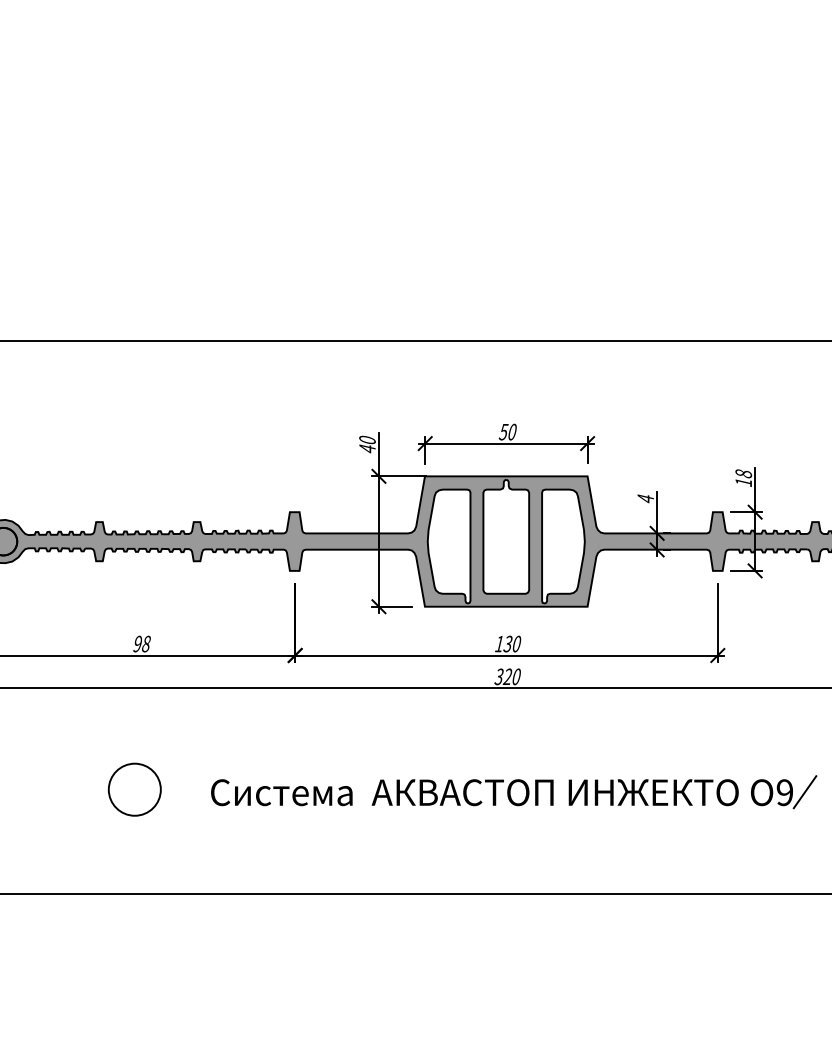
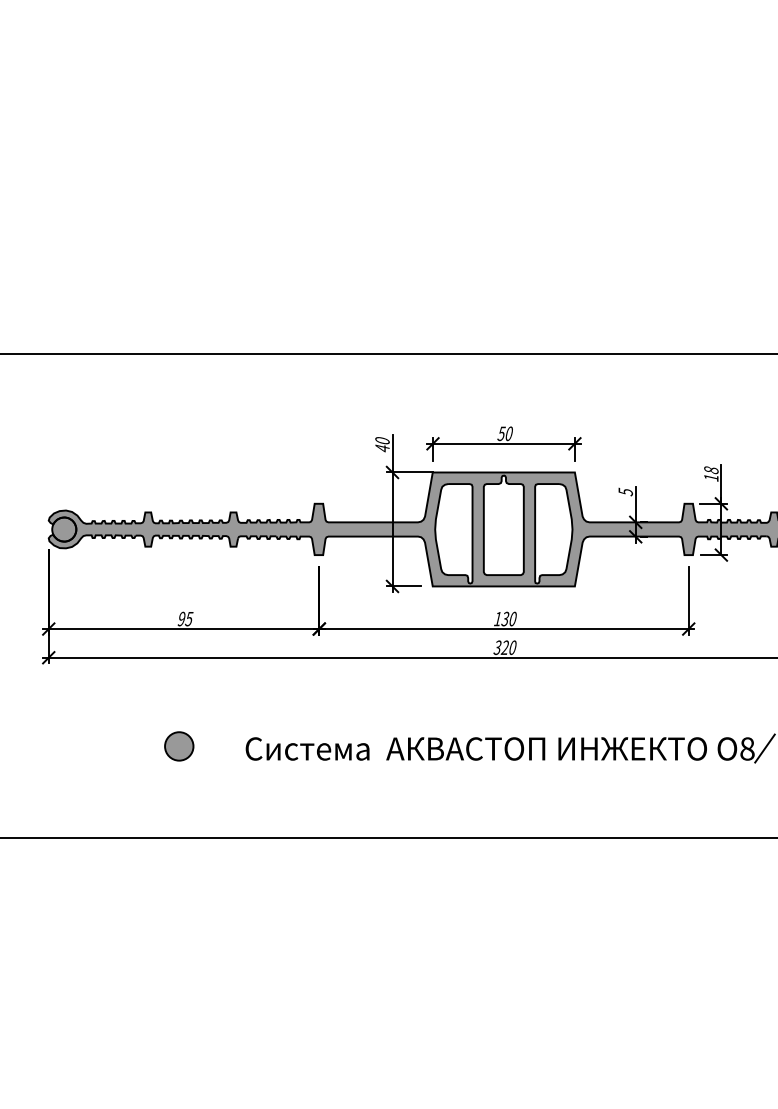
text: (645, 498) -> (625, 491), 4 -> 5
text: (146, 643) -> (189, 618), 98 -> 95
part: (135, 789) -> (179, 746), size x0.62
text: (785, 792) -> (747, 748), 9 -> 8

